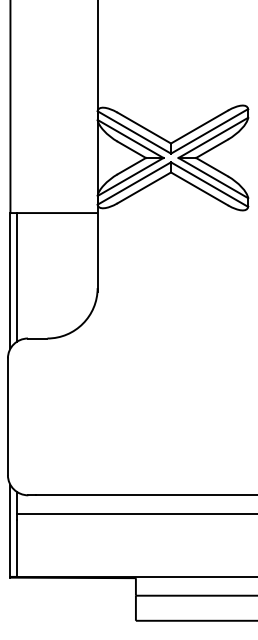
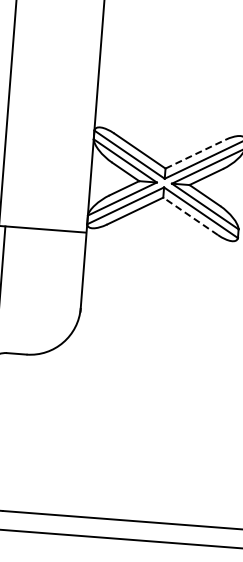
line: (199, 127) -> (195, 154), solid -> dashed
line: (199, 188) -> (190, 215), solid -> dashed

